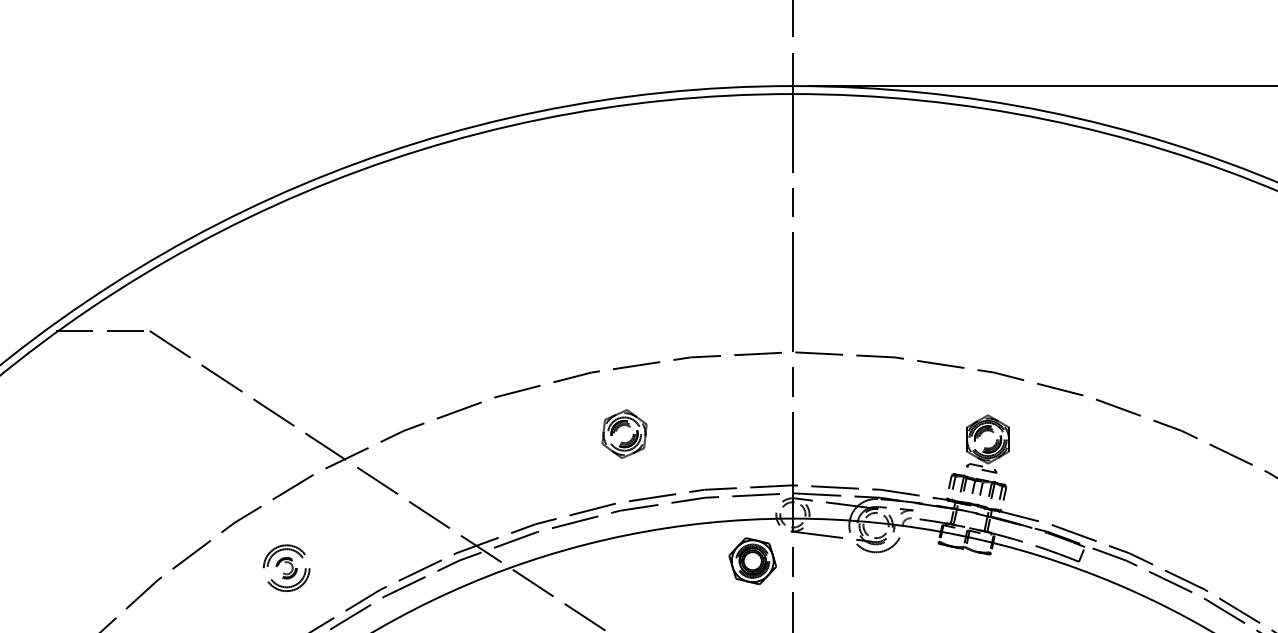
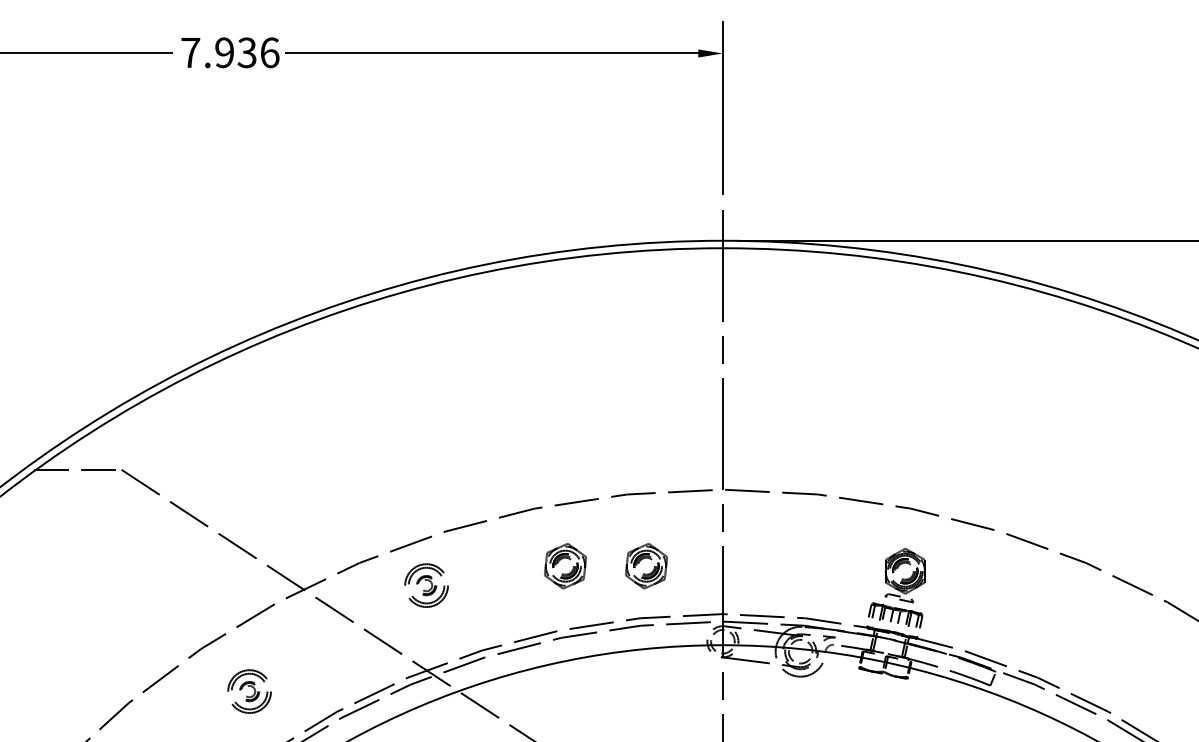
part: (711, 434) -> (646, 566), added
part: (475, 454) -> (426, 585), added
part: (752, 560) -> (685, 684), removed

